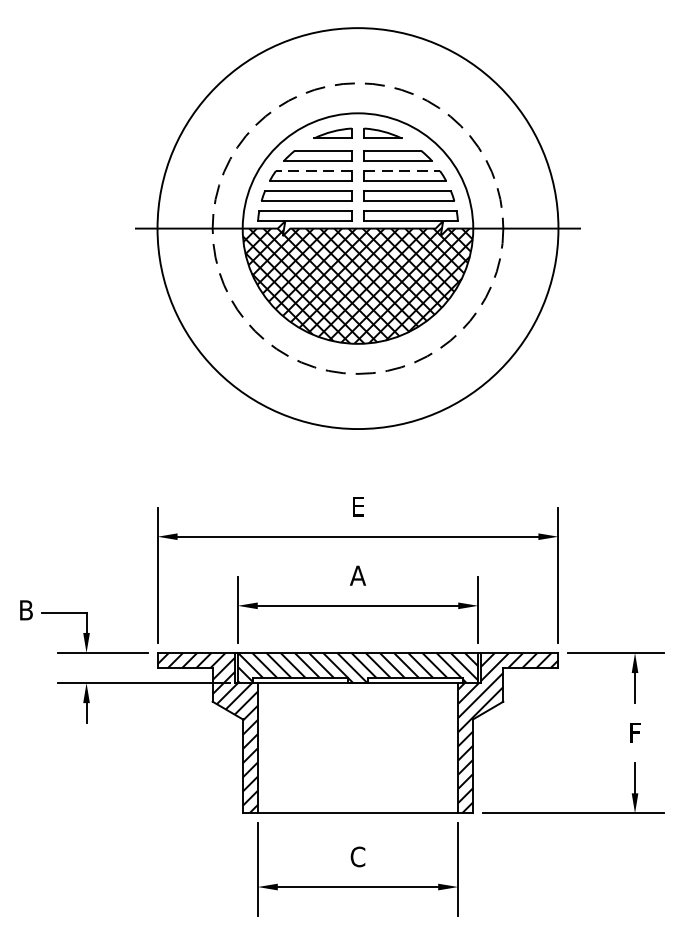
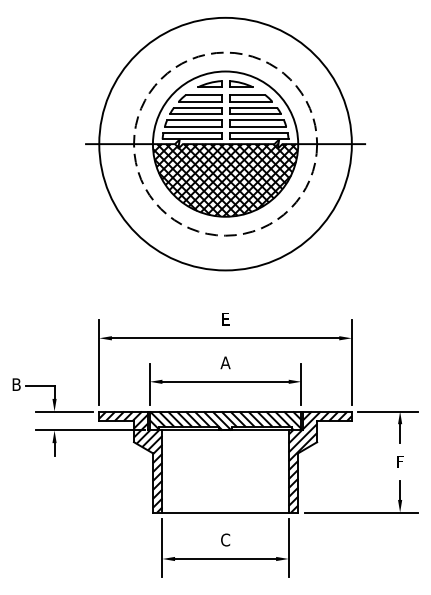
line: (313, 170) -> (197, 107), dashed -> solid
line: (402, 170) -> (253, 107), dashed -> solid

